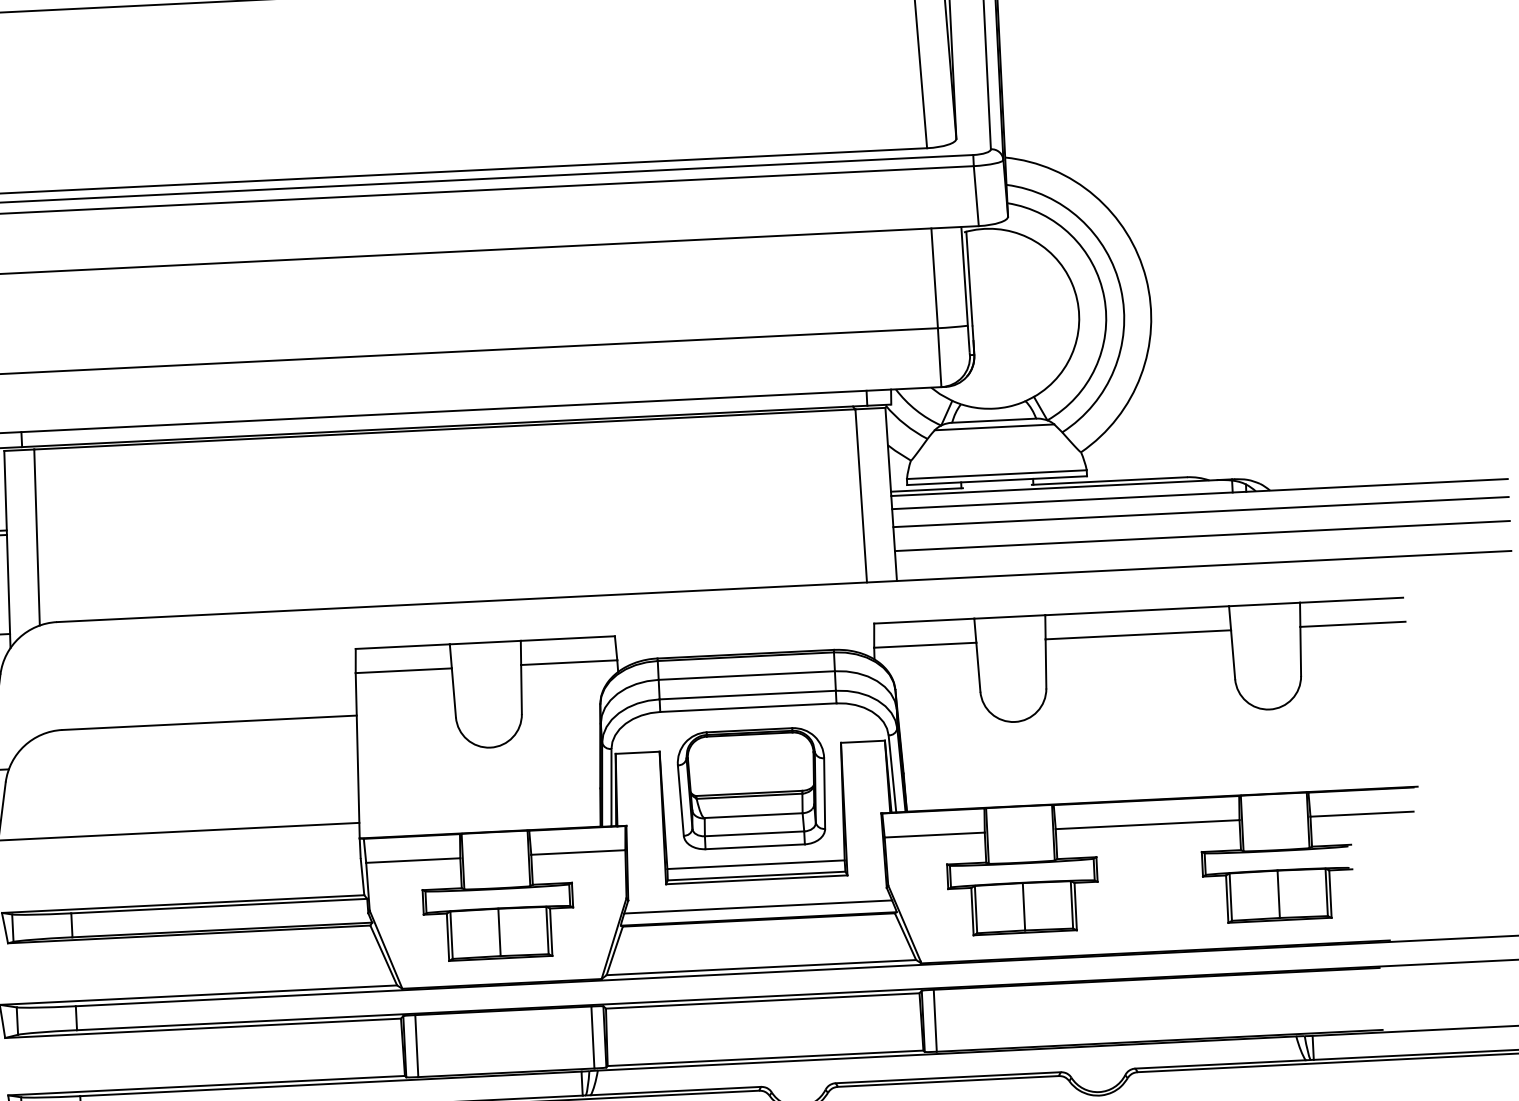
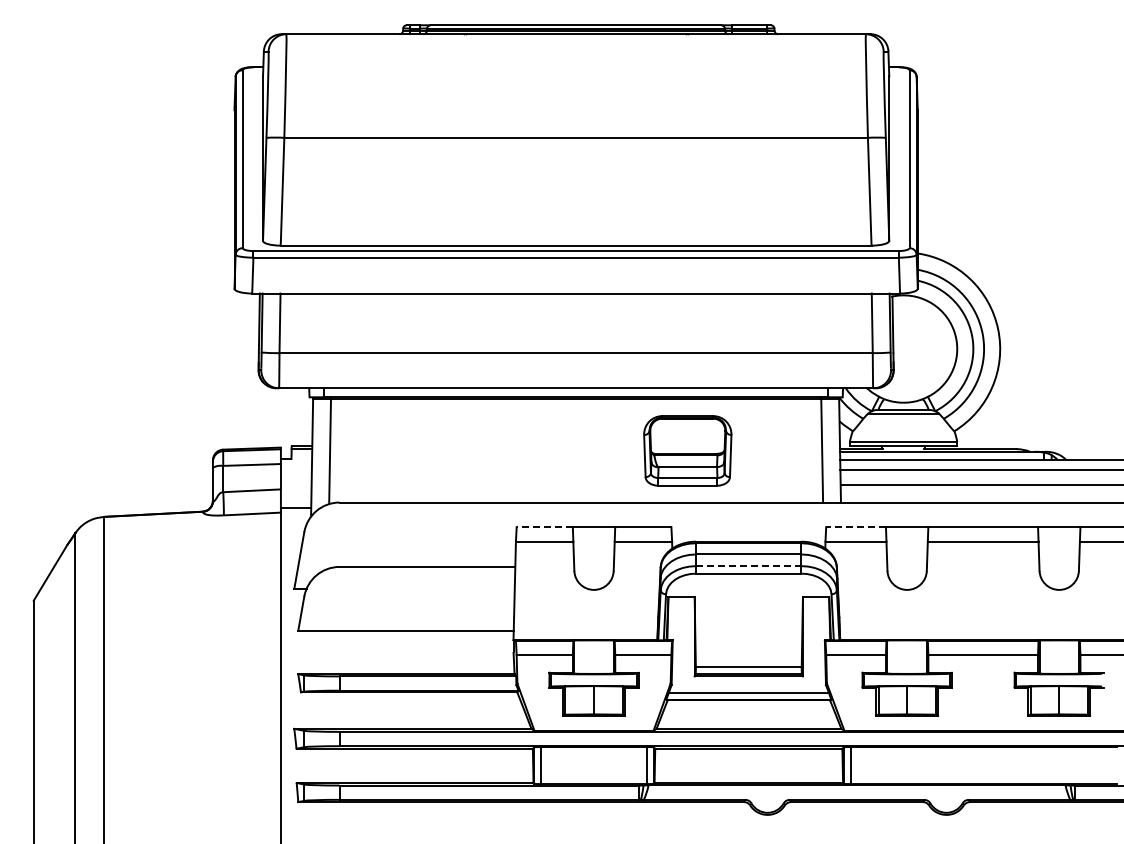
line: (924, 621) -> (856, 527), solid -> dashed
line: (402, 647) -> (544, 527), solid -> dashed
line: (747, 695) -> (748, 566), solid -> dashed
part: (751, 787) -> (687, 450), moved

